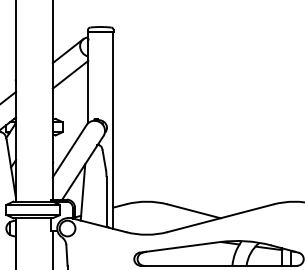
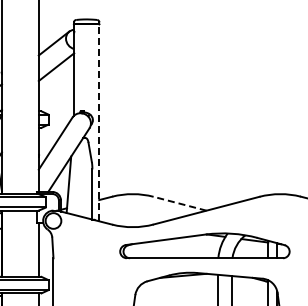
line: (113, 130) -> (99, 122), solid -> dashed
line: (193, 211) -> (179, 203), solid -> dashed

